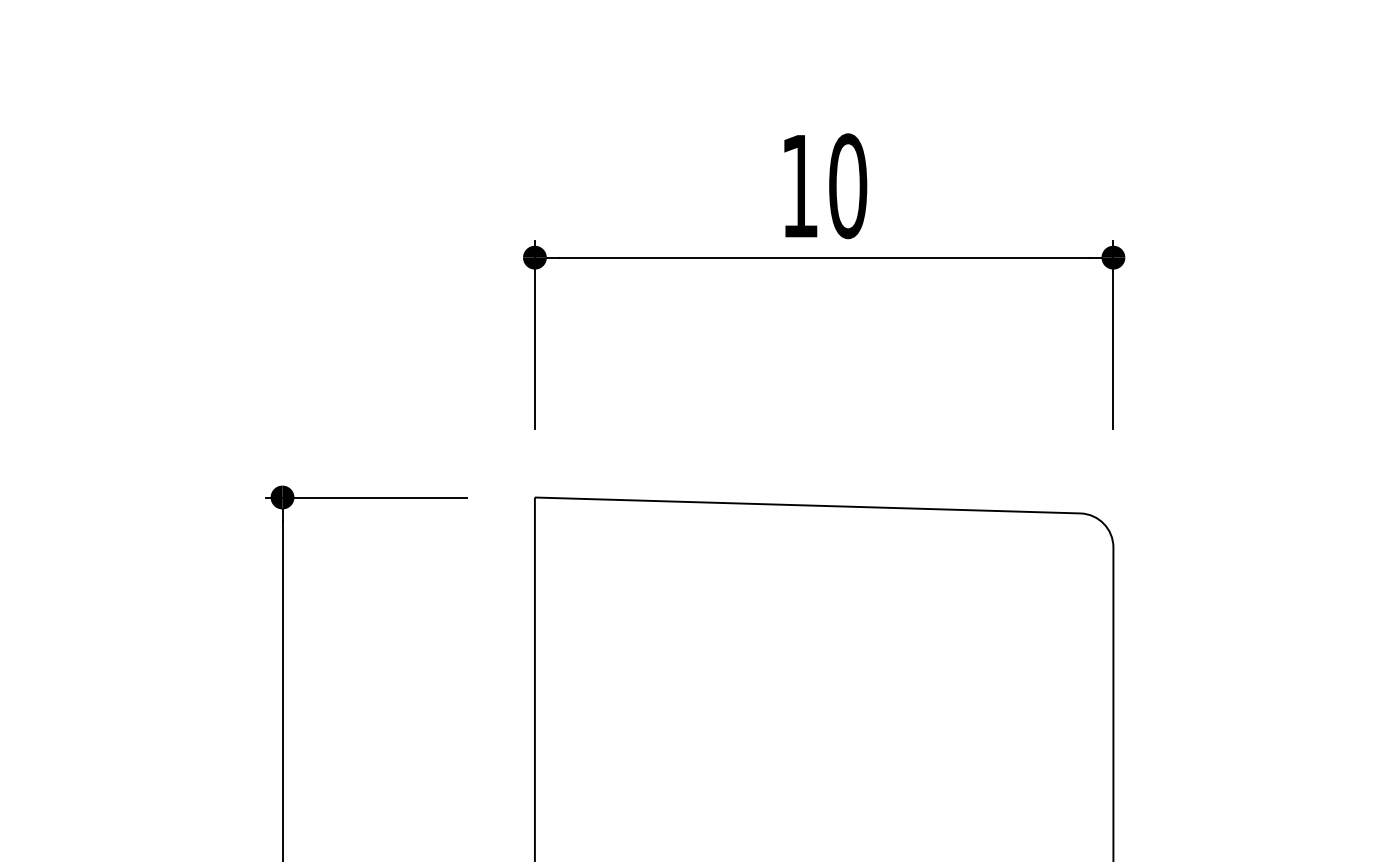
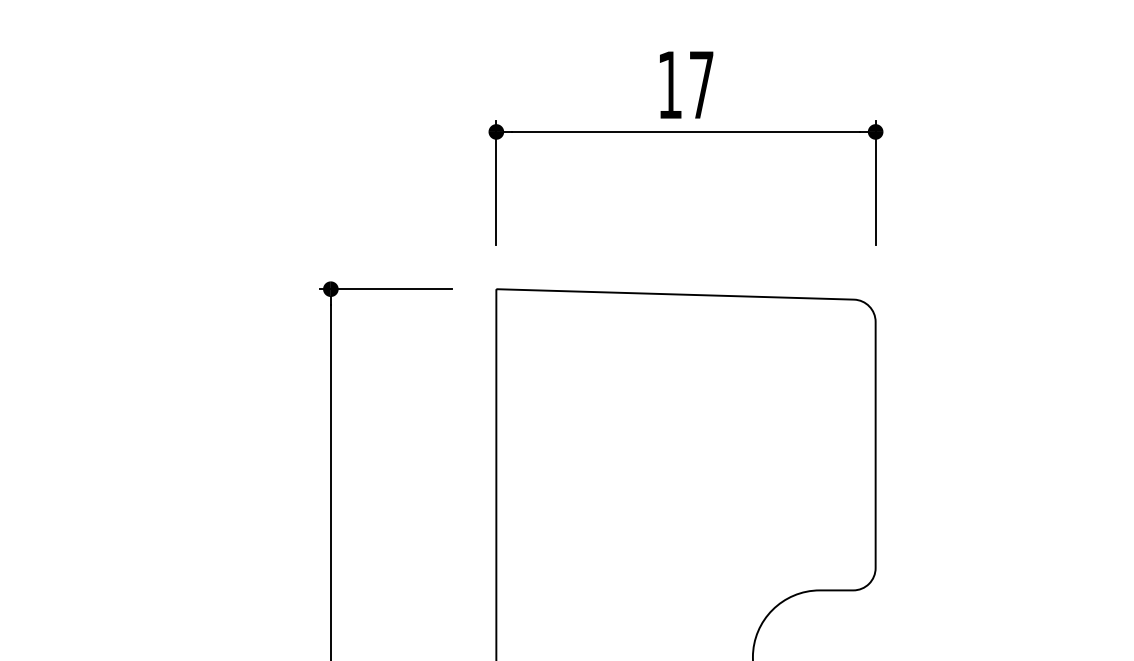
text: (847, 185) -> (701, 84), 10 -> 17

